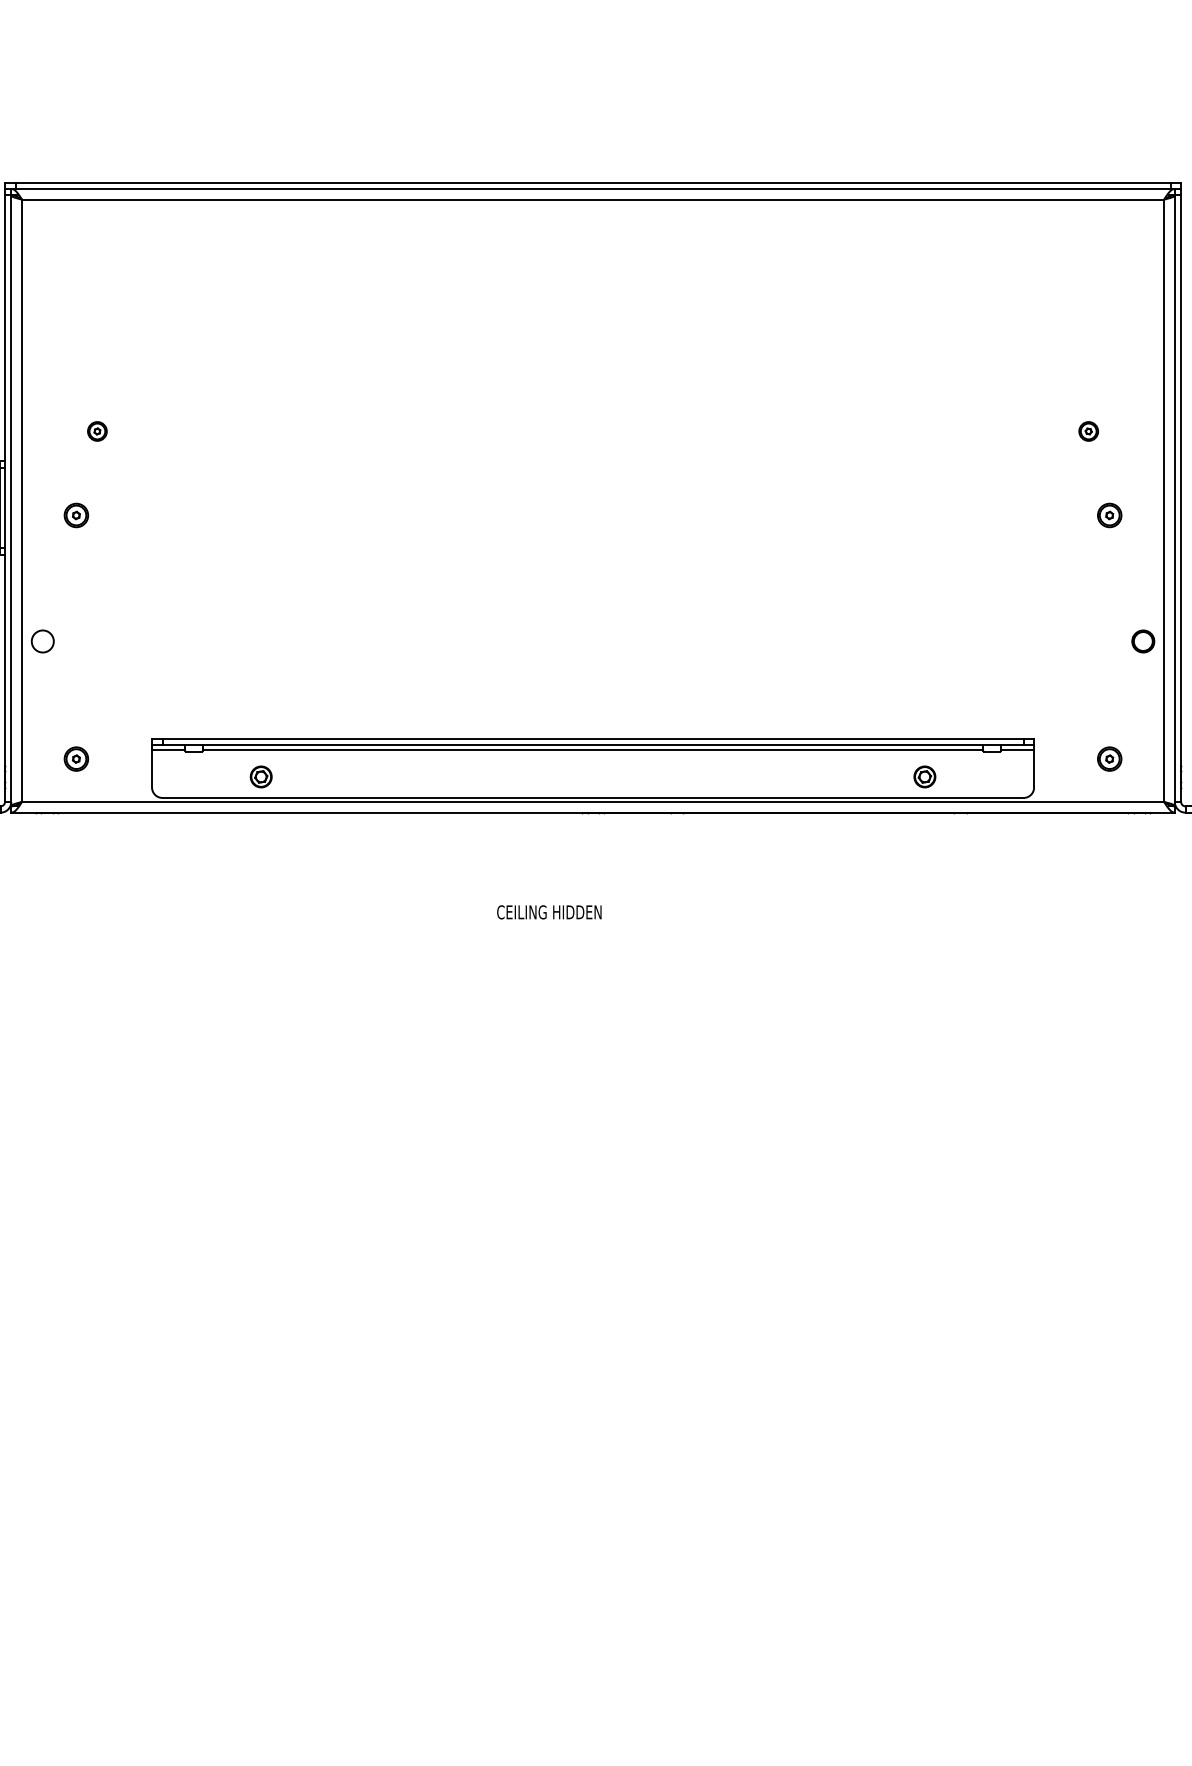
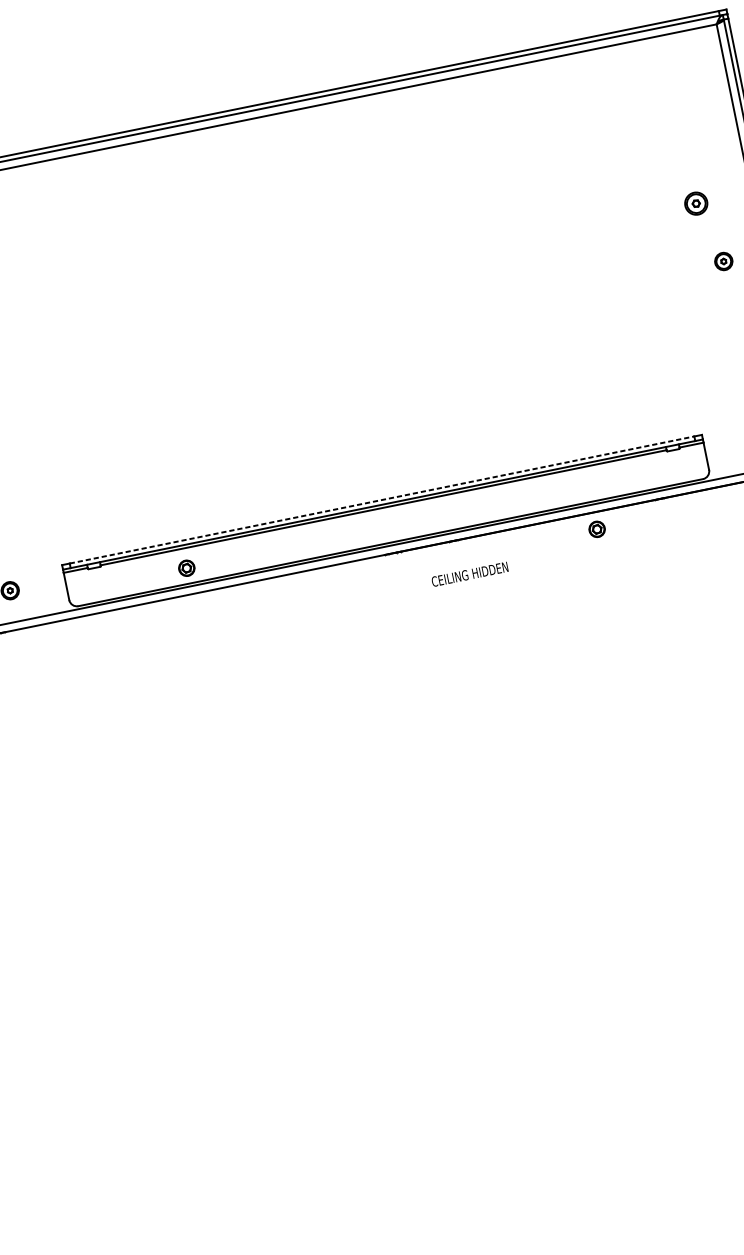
part: (1088, 431) -> (696, 203), size x1.6
line: (593, 739) -> (382, 500), solid -> dashed
part: (260, 776) -> (186, 568), moved
part: (924, 776) -> (596, 529), moved
text: (549, 912) -> (470, 574), moved

